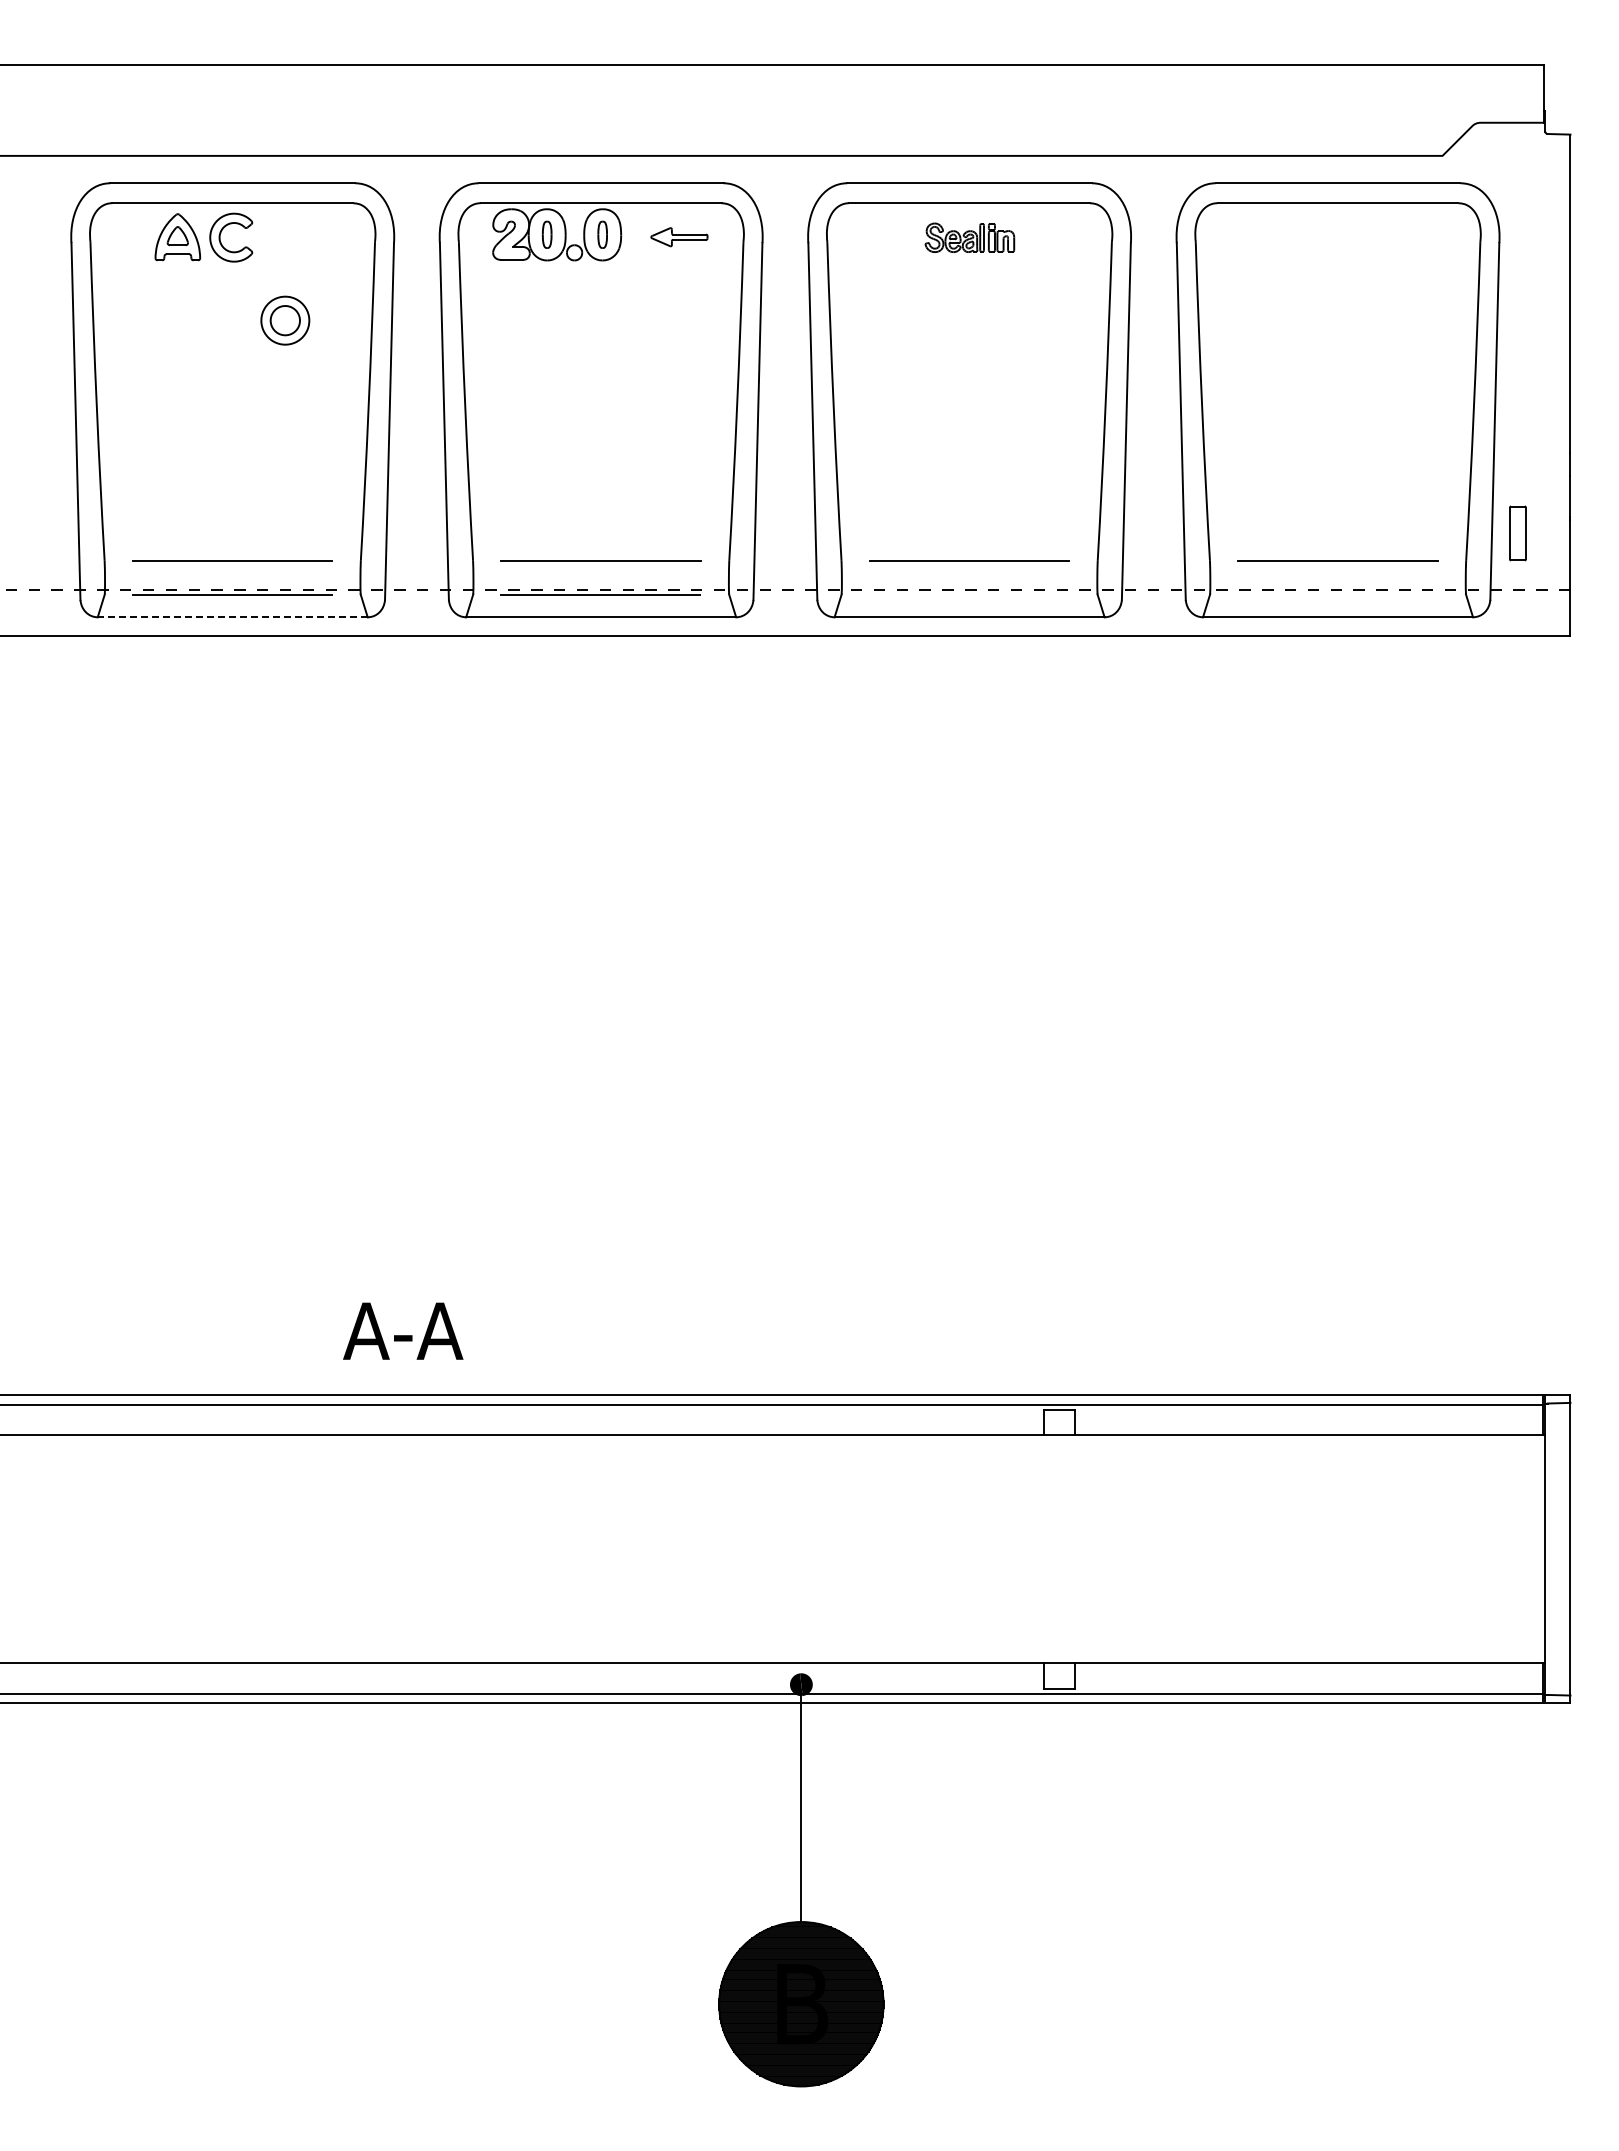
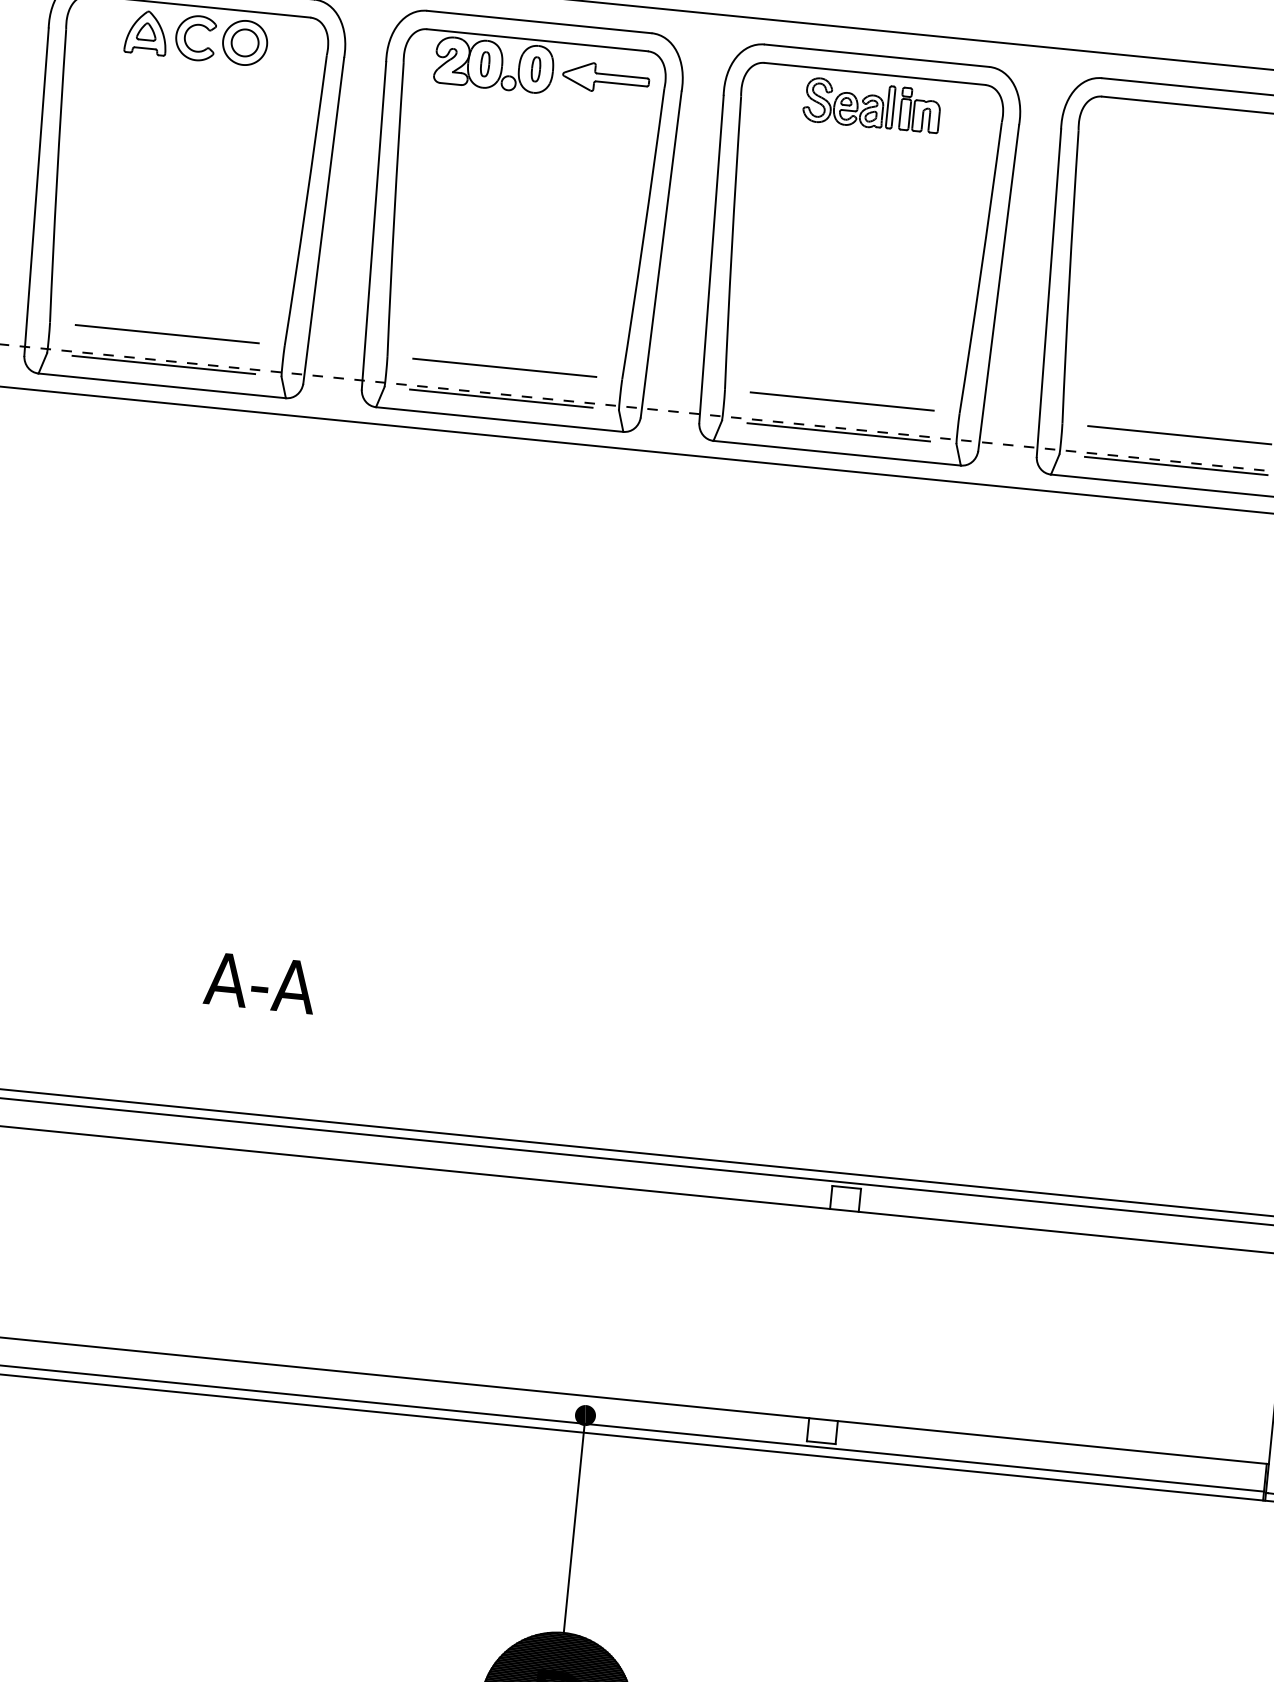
part: (679, 237) -> (606, 78), size x1.67
part: (969, 237) -> (871, 105), size x1.67
part: (285, 320) -> (245, 42), moved
line: (968, 594) -> (838, 432), added
line: (1337, 594) -> (1176, 465), added
line: (232, 617) -> (161, 386), dashed -> solid
text: (403, 1330) -> (260, 982), moved

